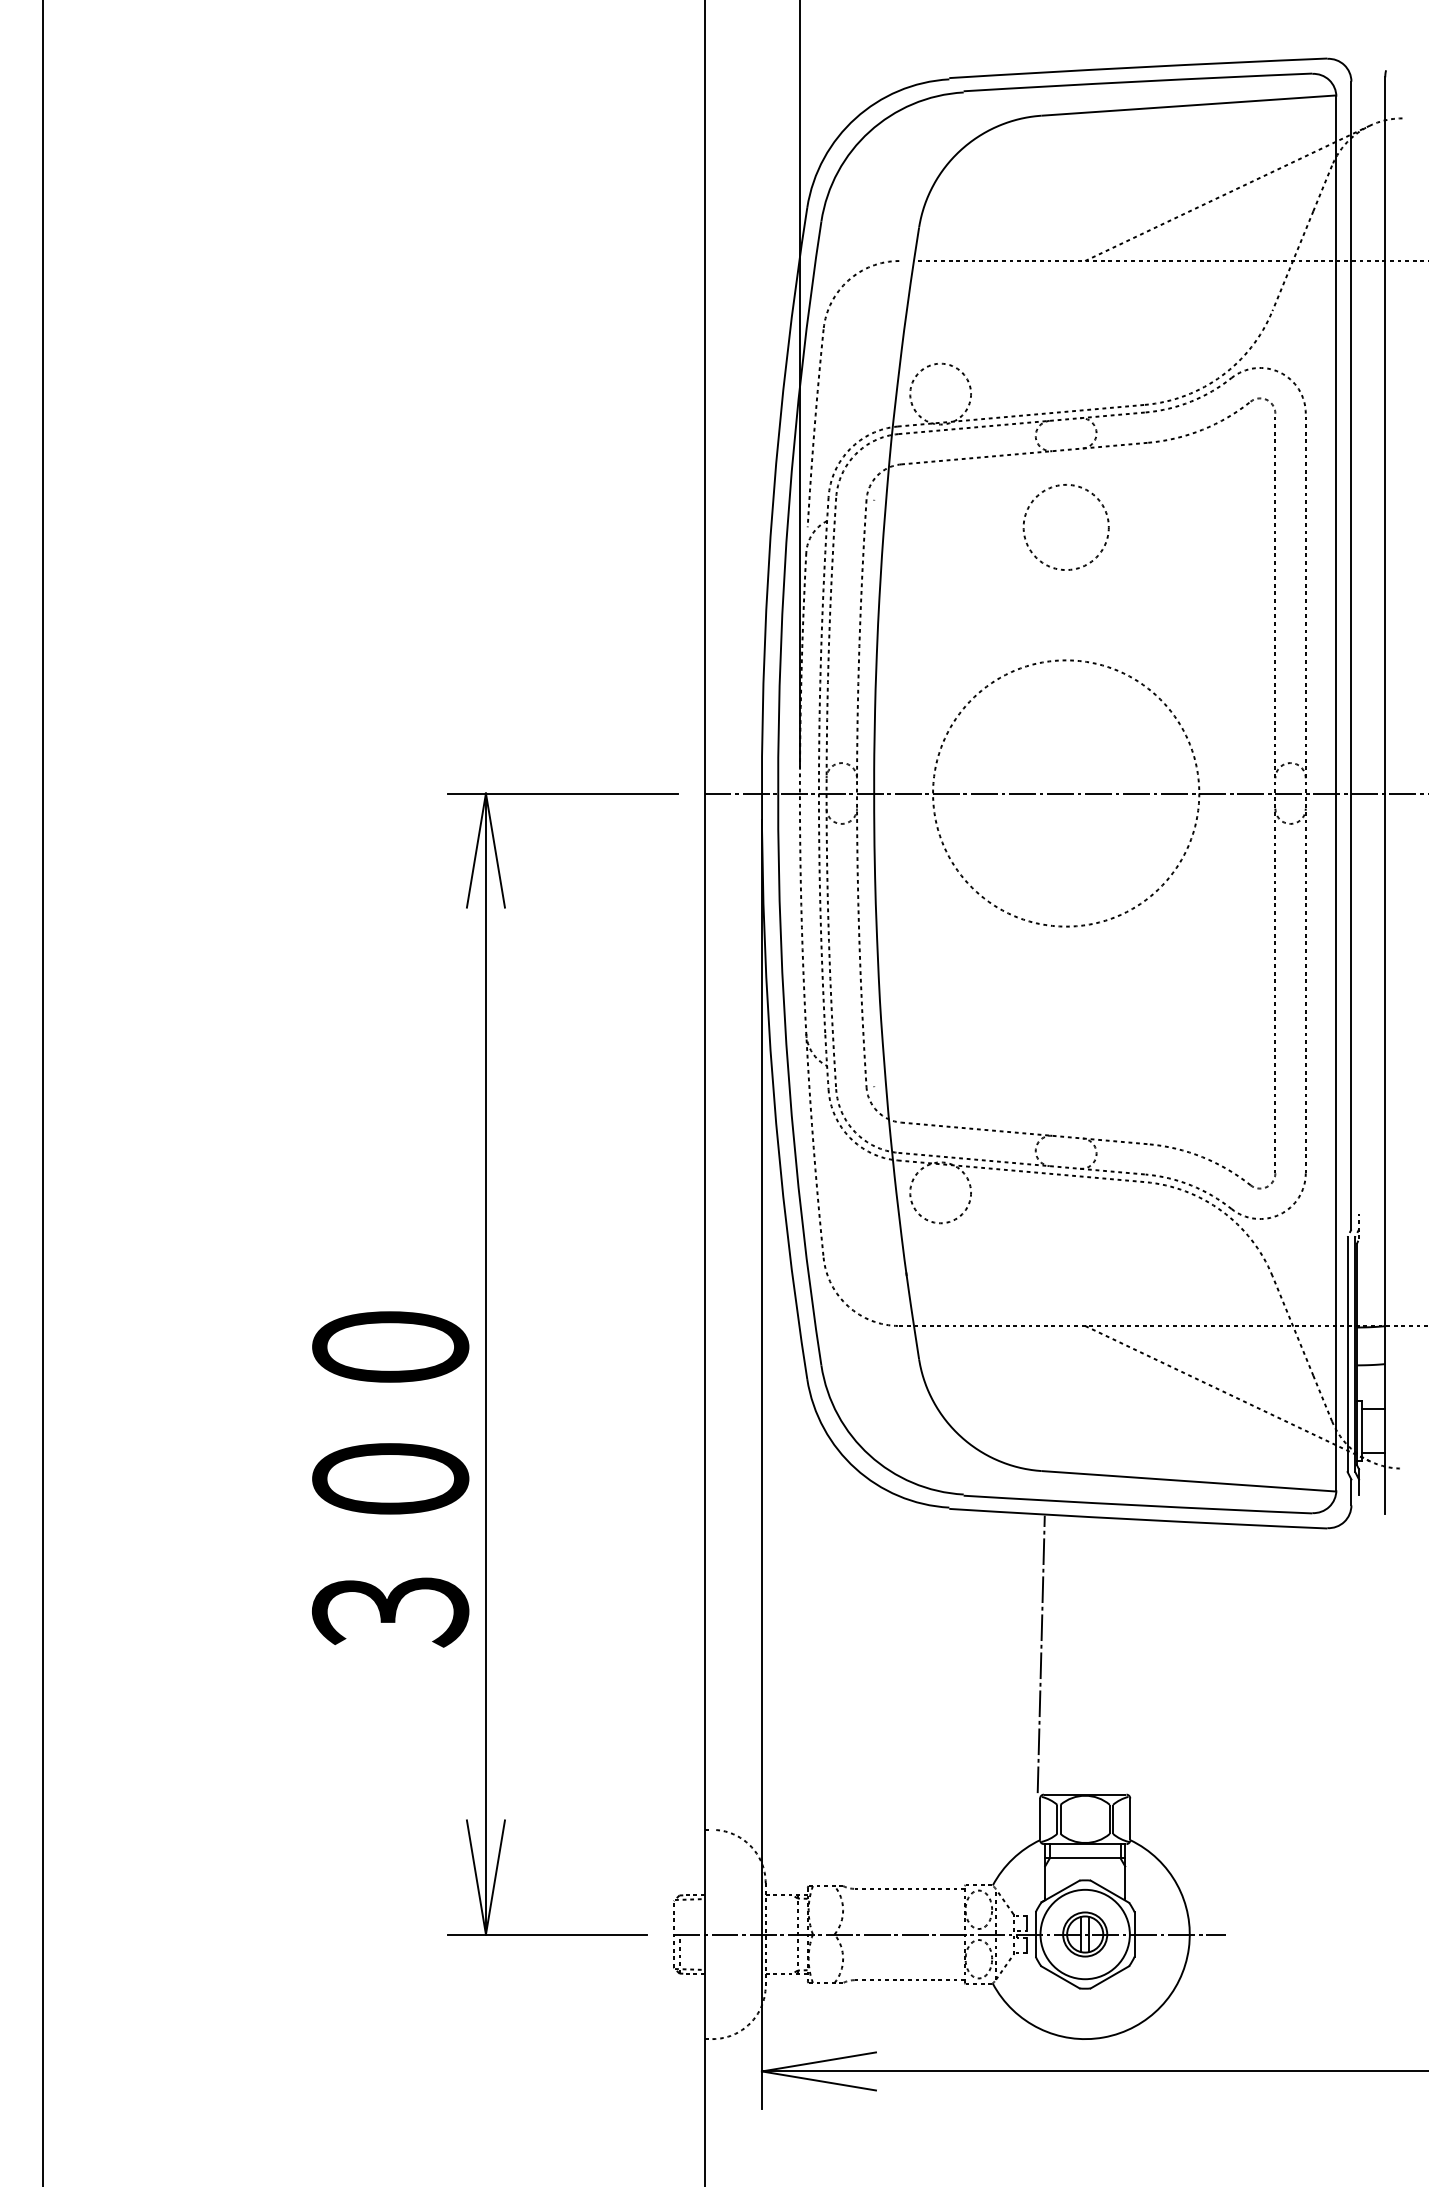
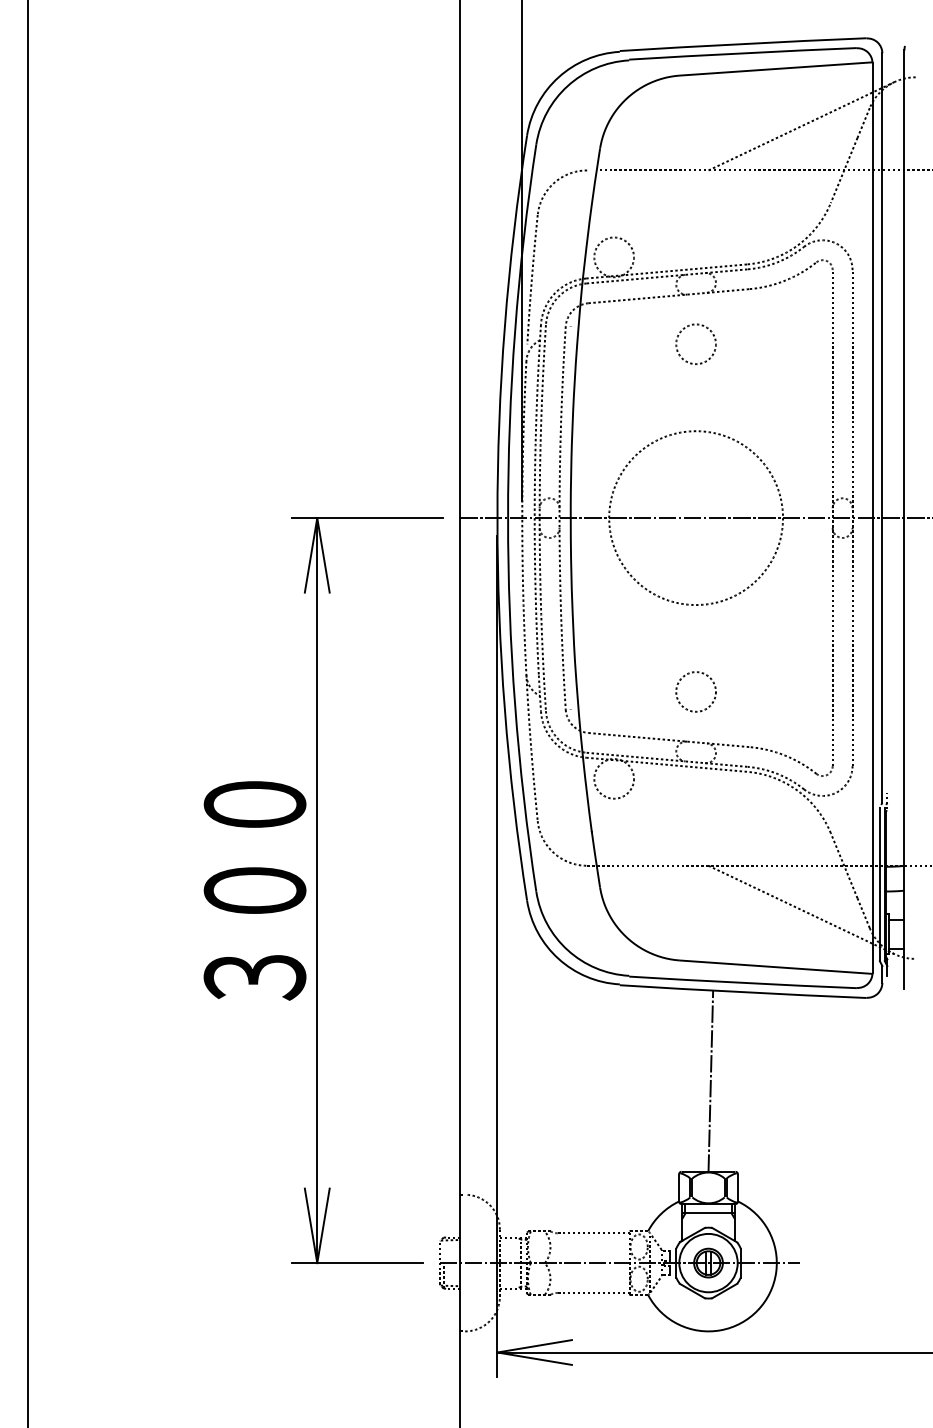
circle: (1065, 526) -> (695, 343), size x0.71
circle: (1065, 1059) -> (695, 691), added
text: (389, 1478) -> (254, 890), moved
line: (1040, 1653) -> (710, 1080), moved

